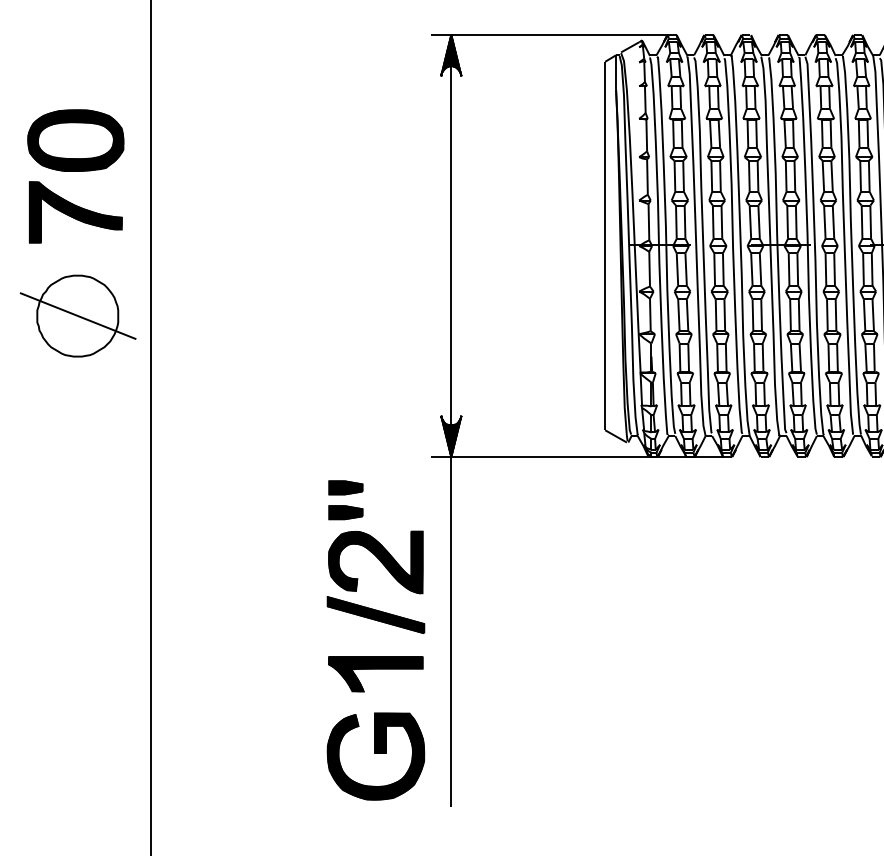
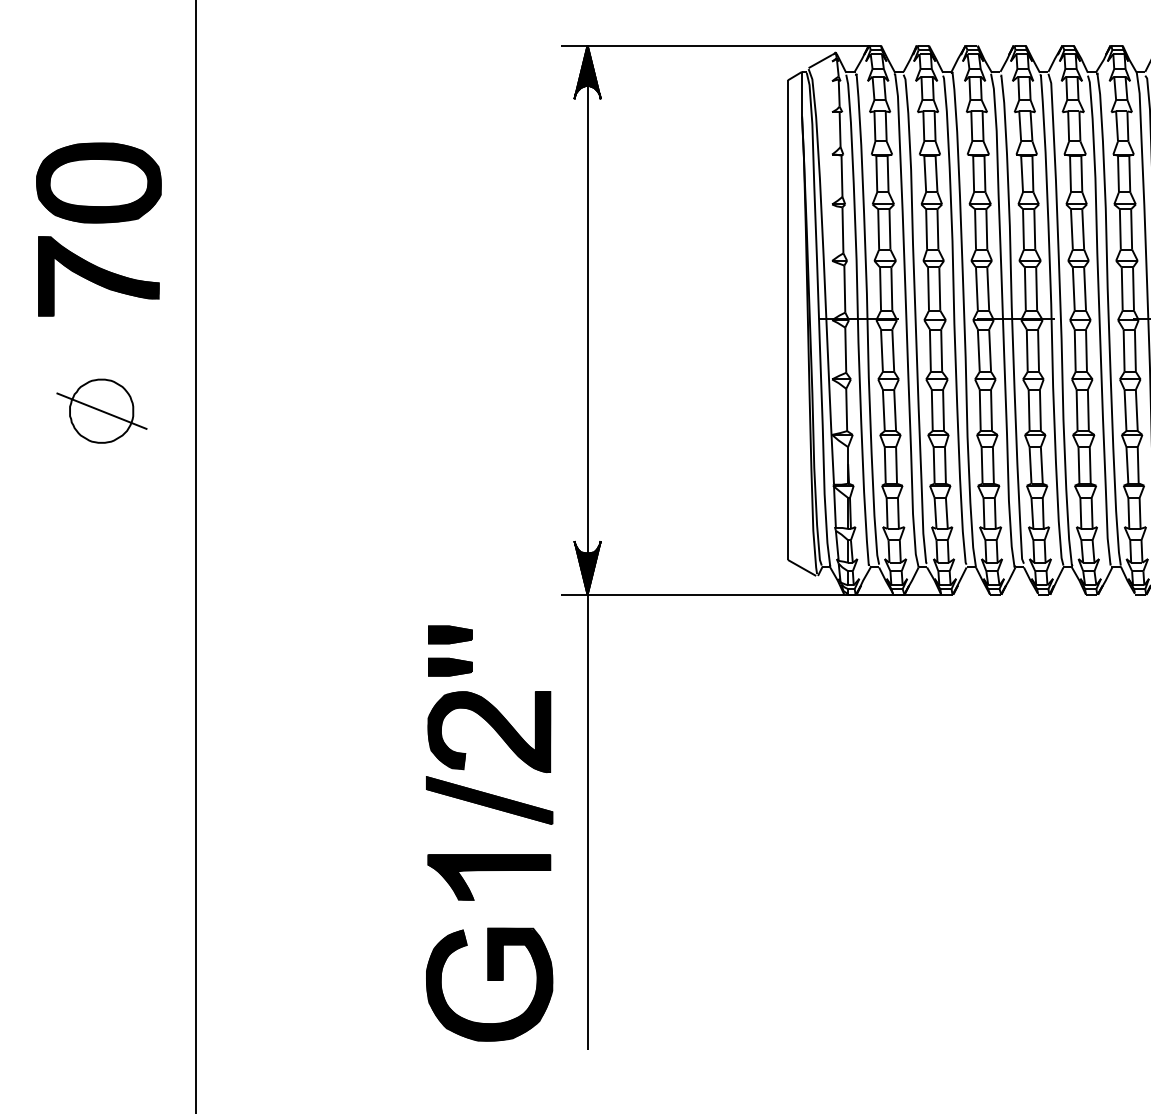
part: (77, 315) -> (101, 410), size x0.6

